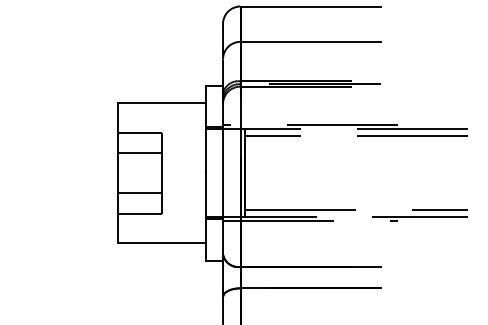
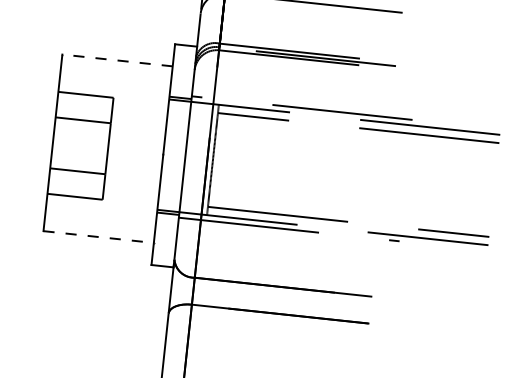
line: (161, 103) -> (117, 60), solid -> dashed
line: (161, 243) -> (98, 237), solid -> dashed

